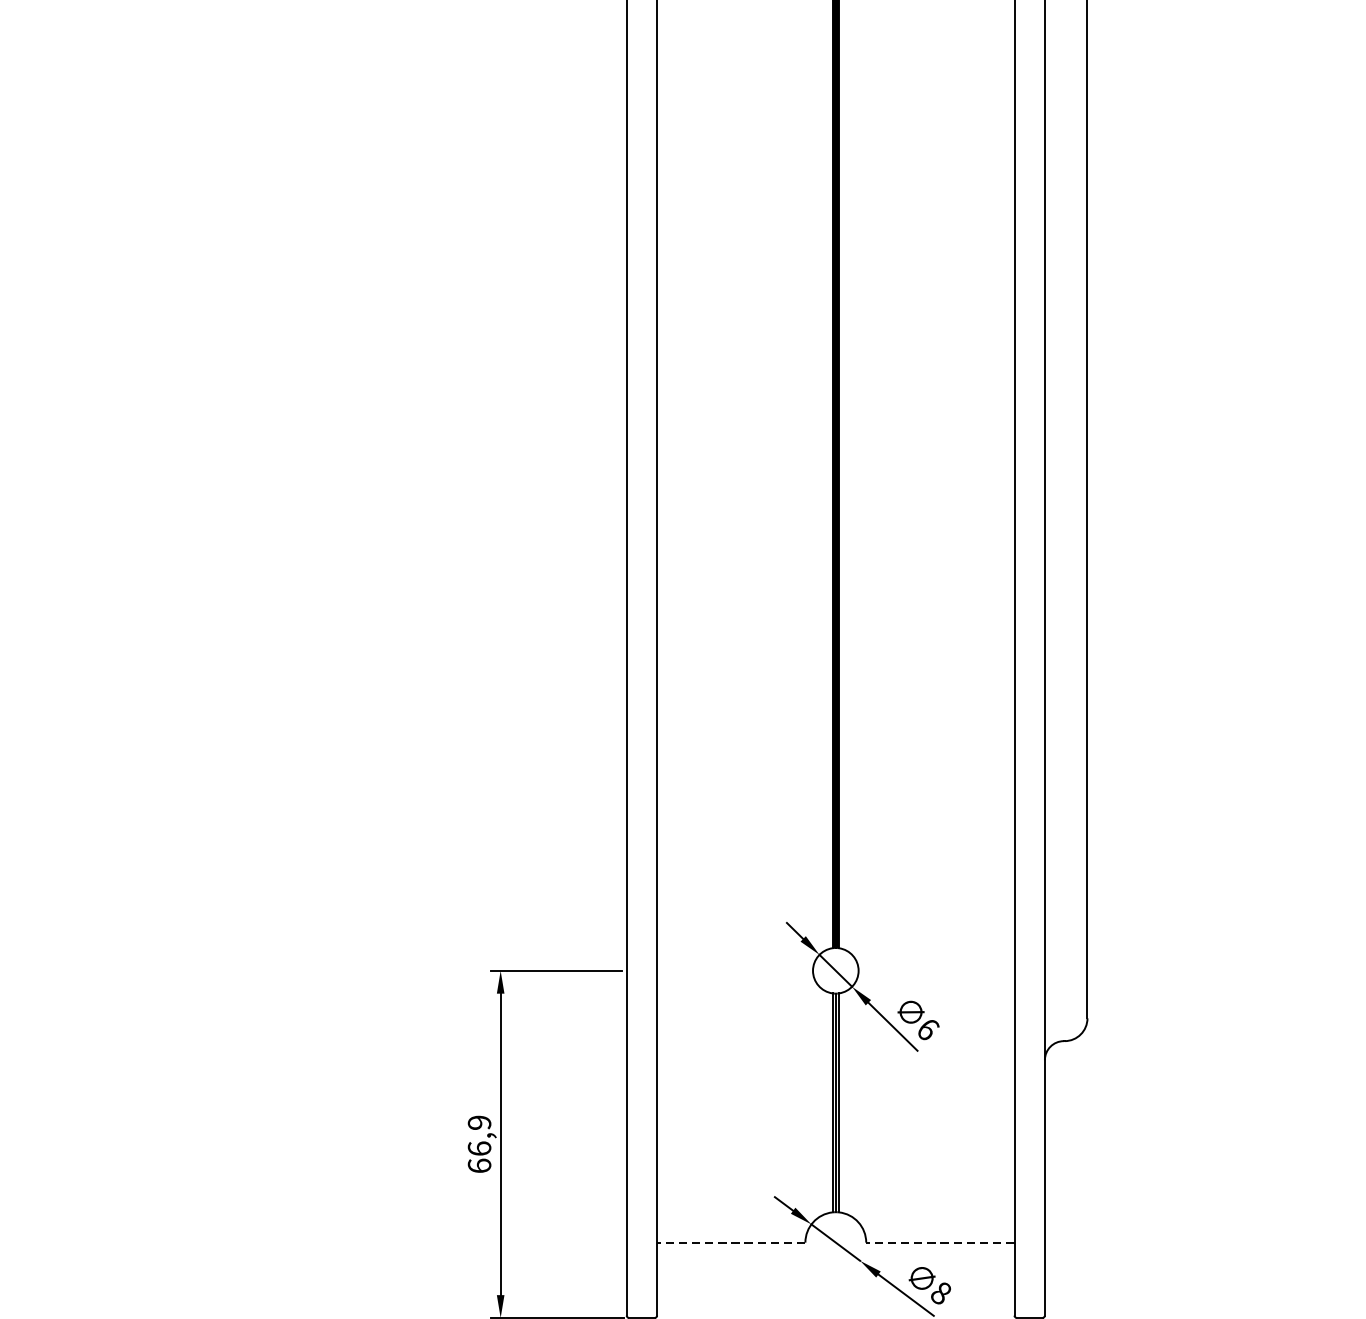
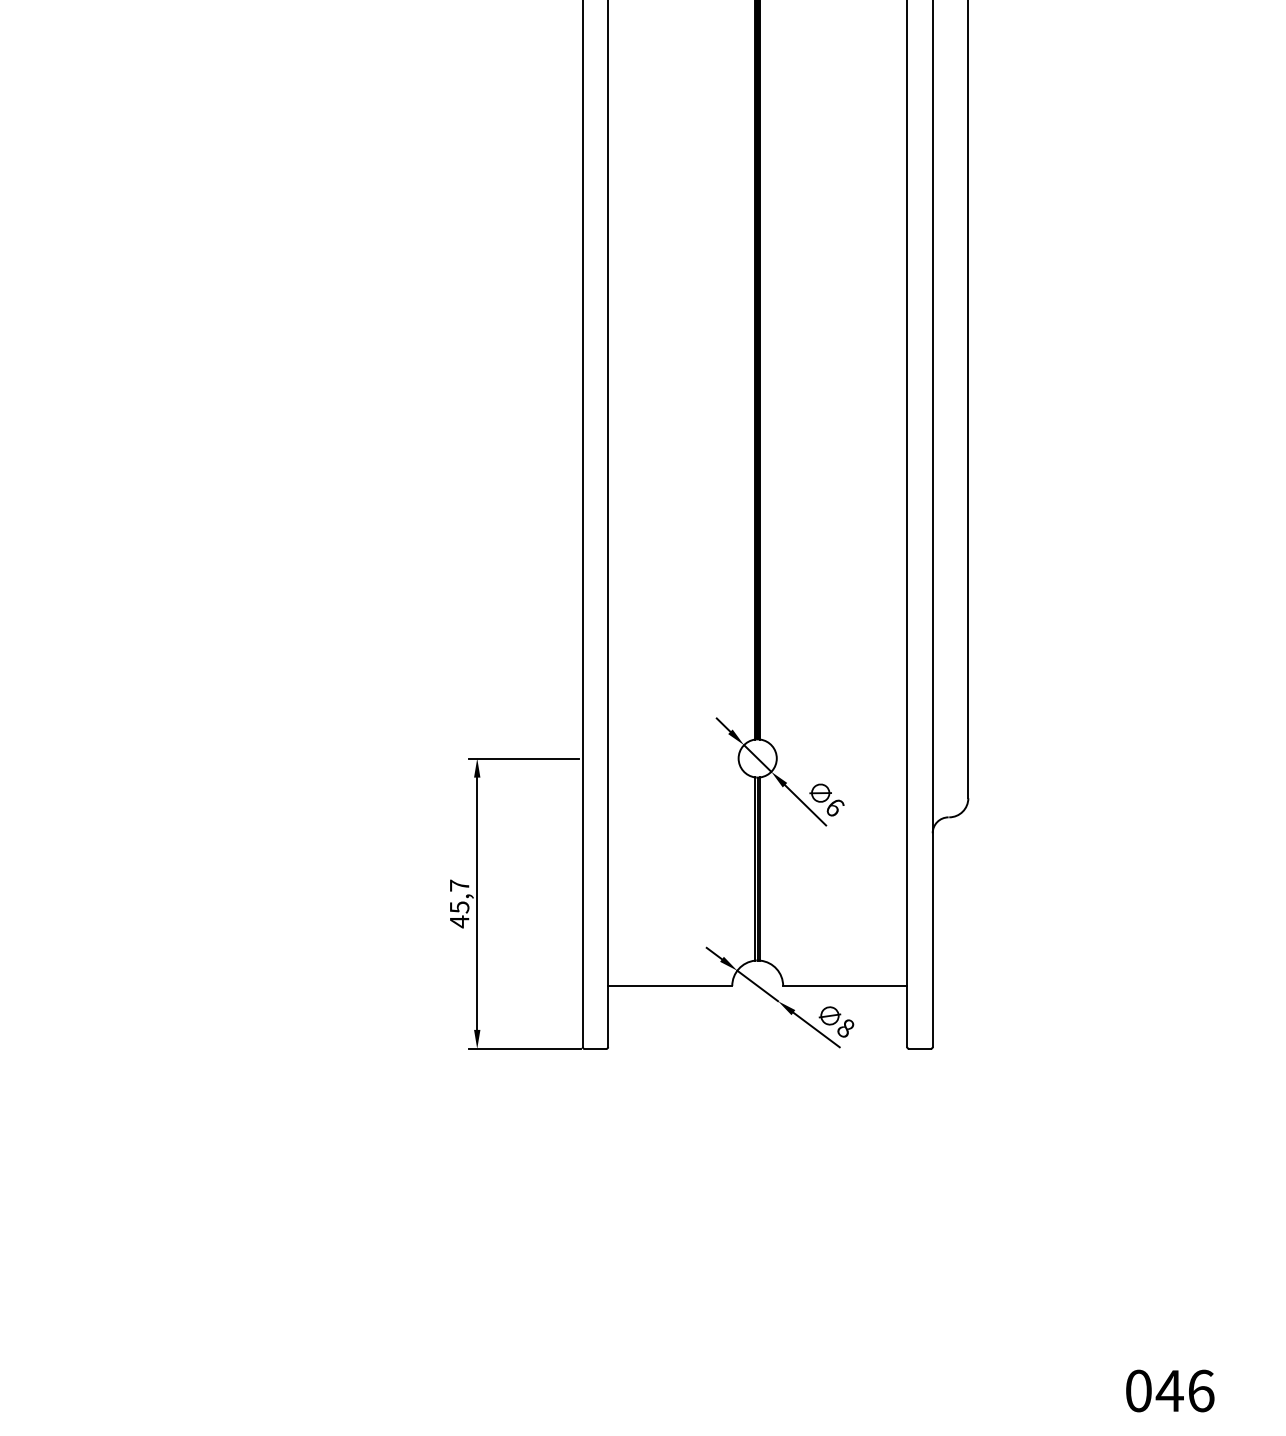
text: (479, 1144) -> (459, 903), 66,9 -> 45,7
line: (730, 1242) -> (669, 985), dashed -> solid
line: (939, 1242) -> (844, 985), dashed -> solid

